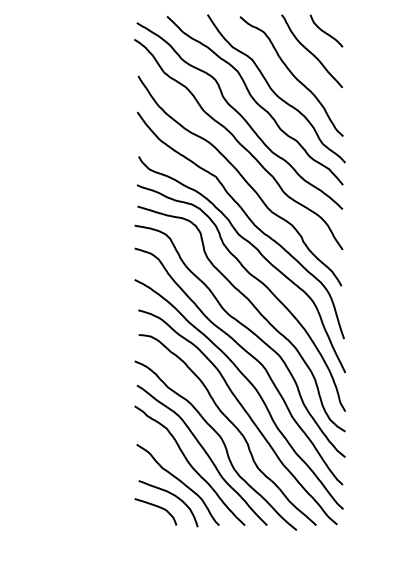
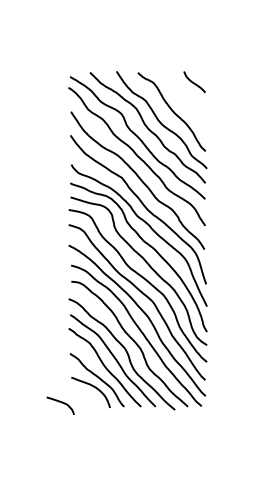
curve: (311, 51) -> (184, 95), removed
curve: (157, 508) -> (61, 403), moved

